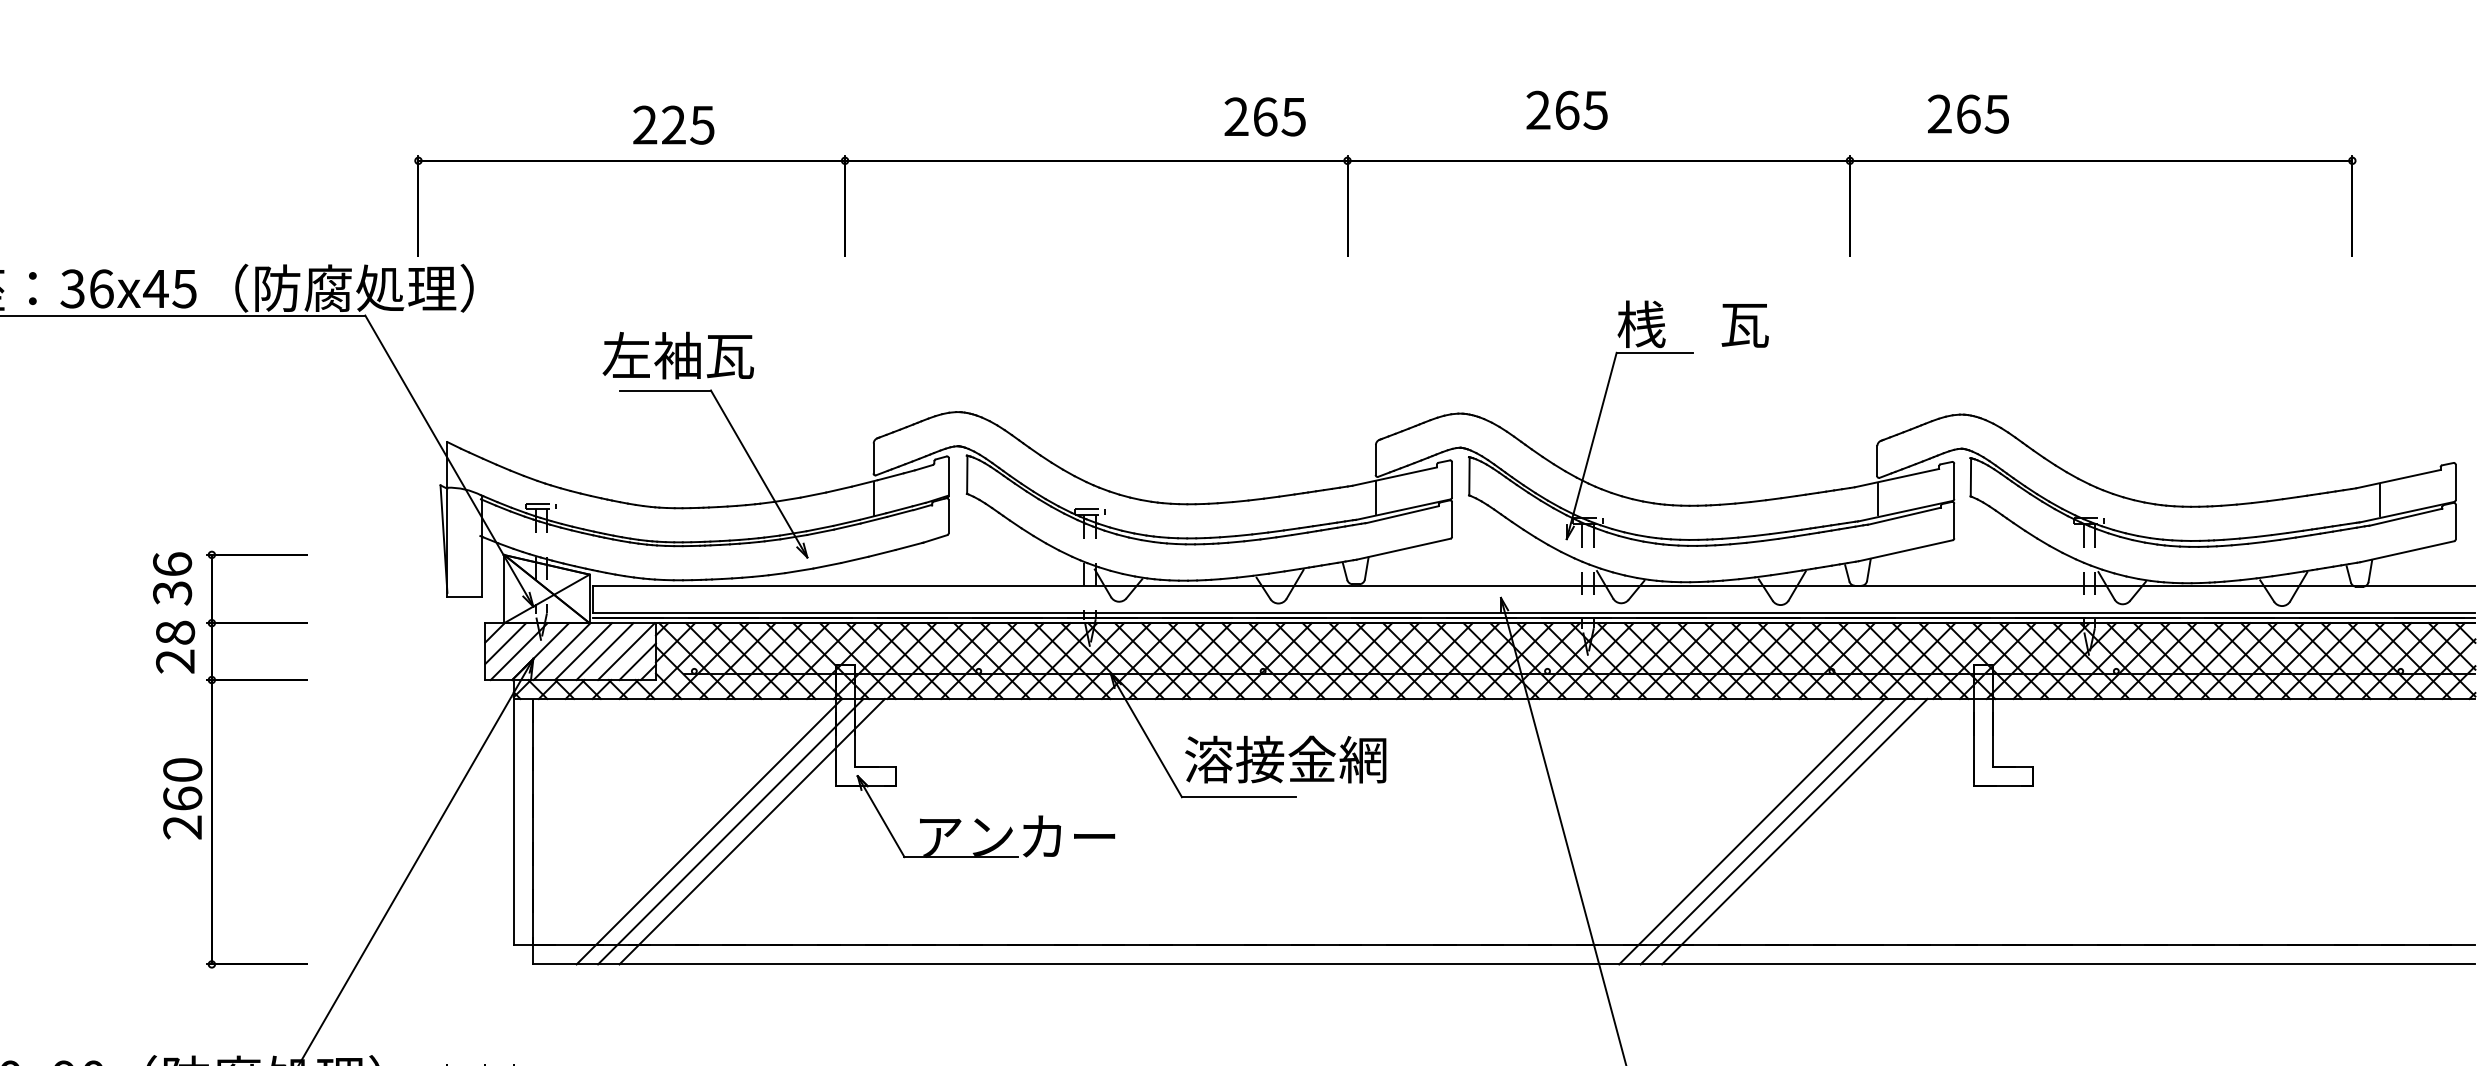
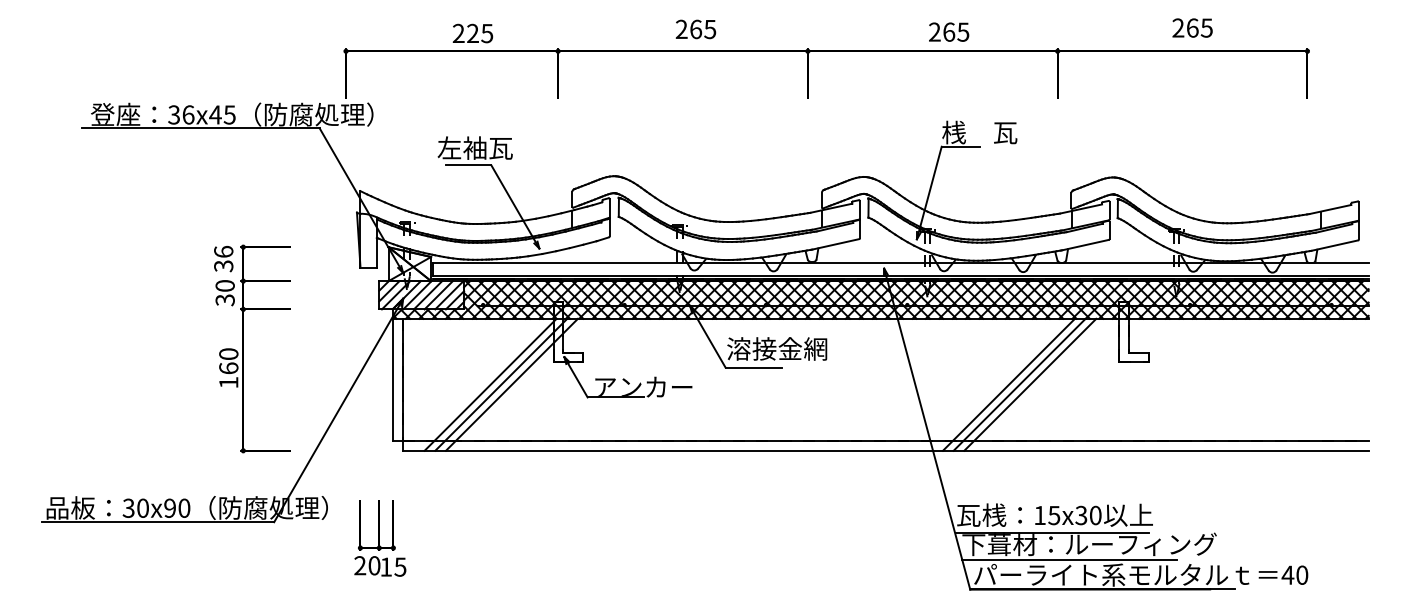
text: (1567, 108) -> (949, 31), moved
text: (1968, 112) -> (1192, 27), moved
text: (1264, 117) -> (695, 29), moved
text: (176, 648) -> (225, 293), 28 -> 30
text: (182, 827) -> (228, 382), 260 -> 160

